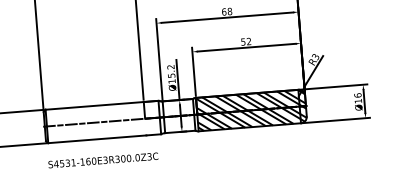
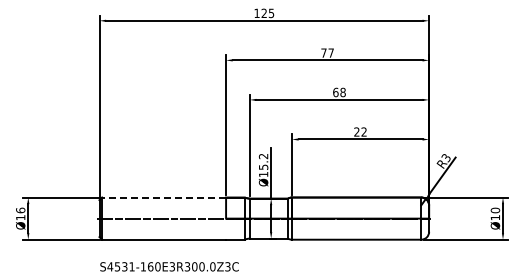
text: (242, 41) -> (356, 131), 52 -> 22
text: (357, 95) -> (494, 210), Ø16 -> Ø10
line: (95, 105) -> (164, 197), solid -> dashed
hatch: (251, 110) -> (360, 218), removed

